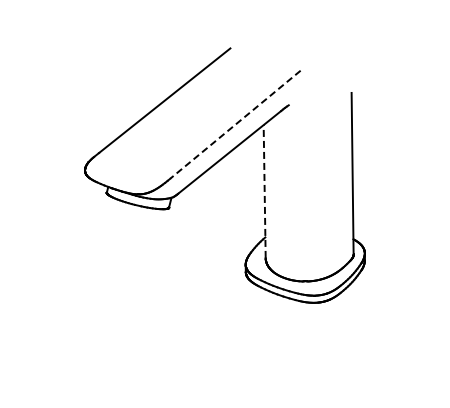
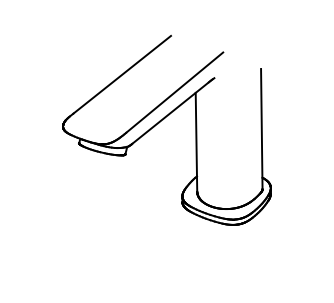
line: (235, 124) -> (174, 92), dashed -> solid
line: (264, 191) -> (196, 142), dashed -> solid

